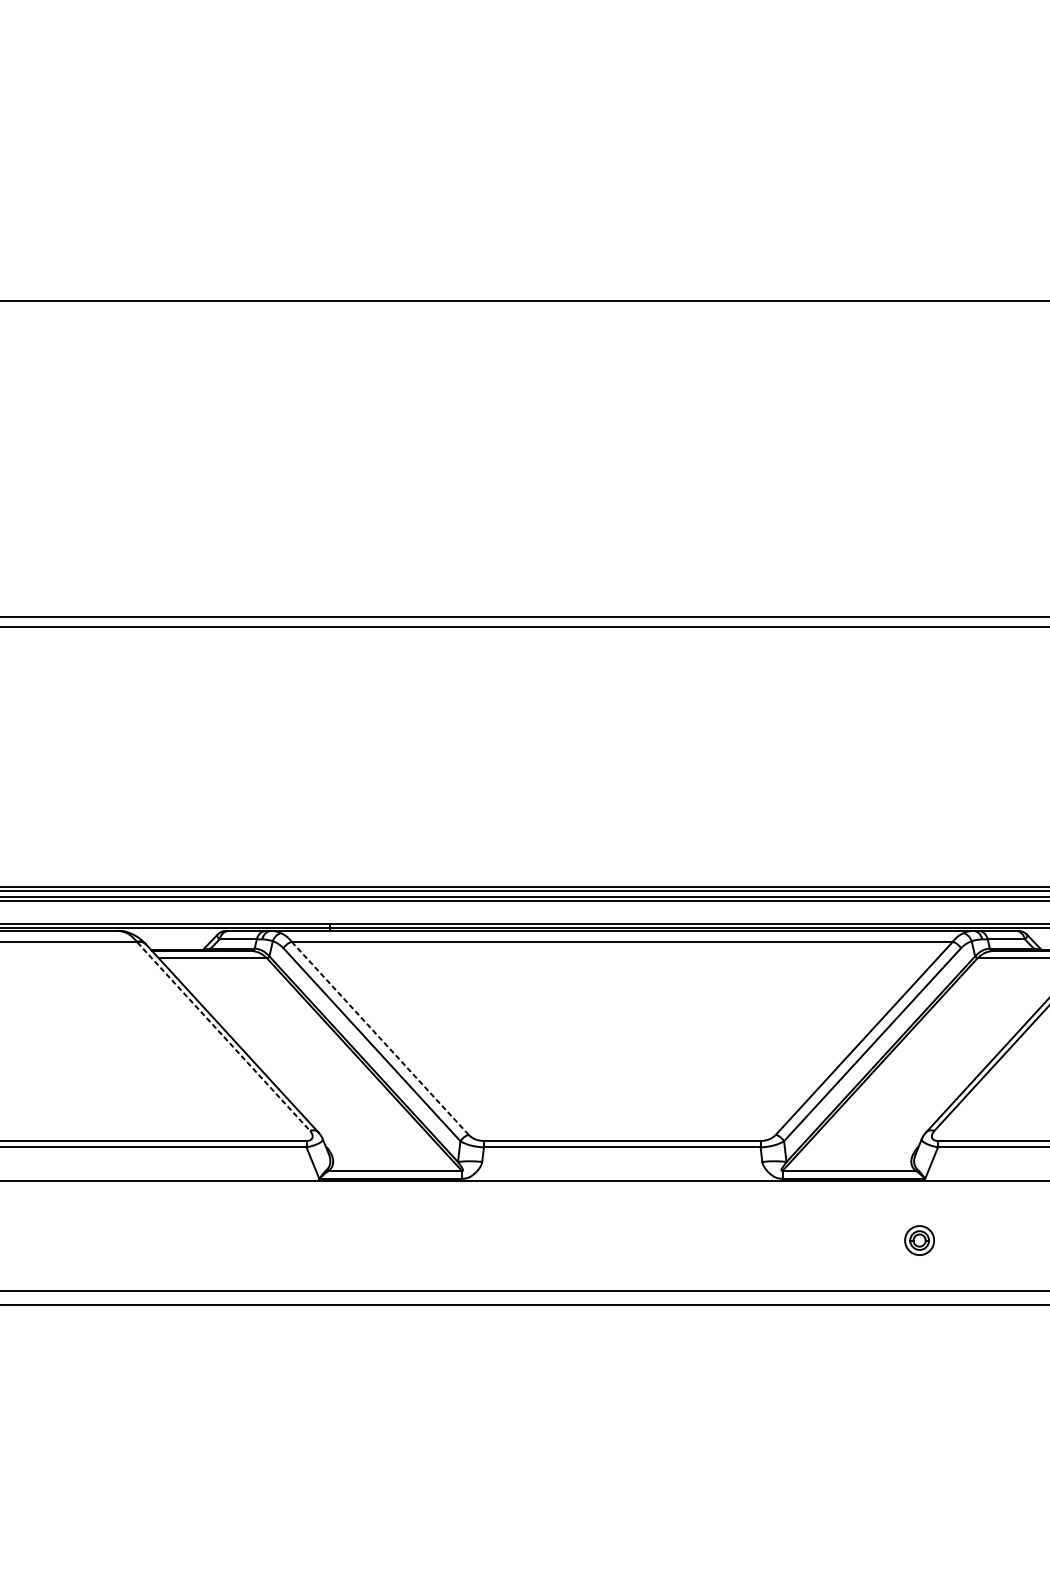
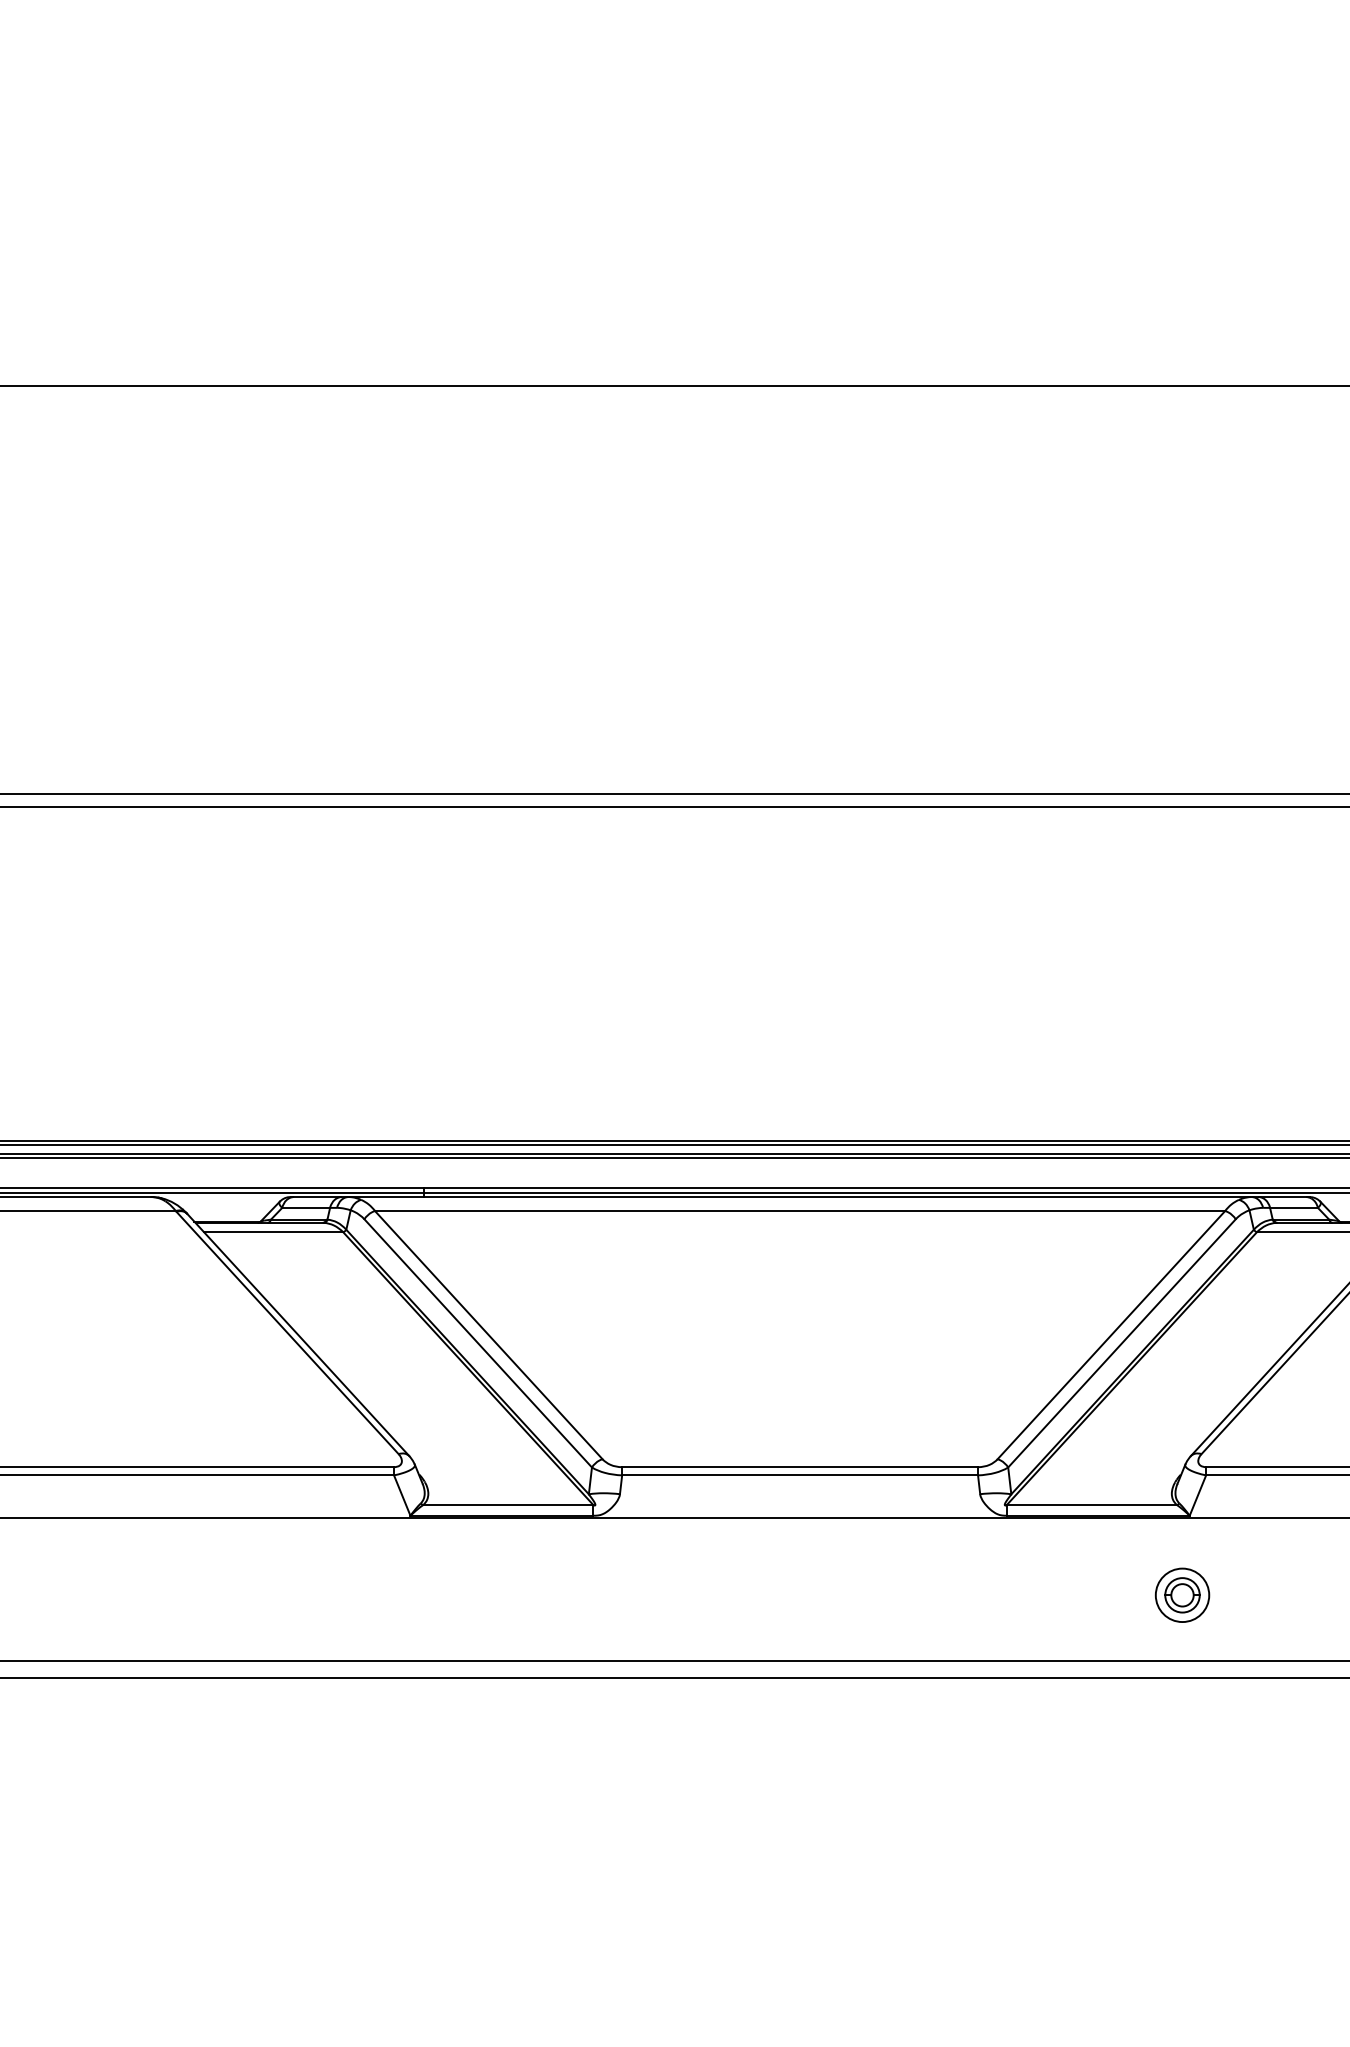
line: (223, 1037) -> (287, 1333), dashed -> solid
line: (380, 1038) -> (489, 1335), dashed -> solid
part: (919, 1240) -> (1182, 1594), size x1.43

